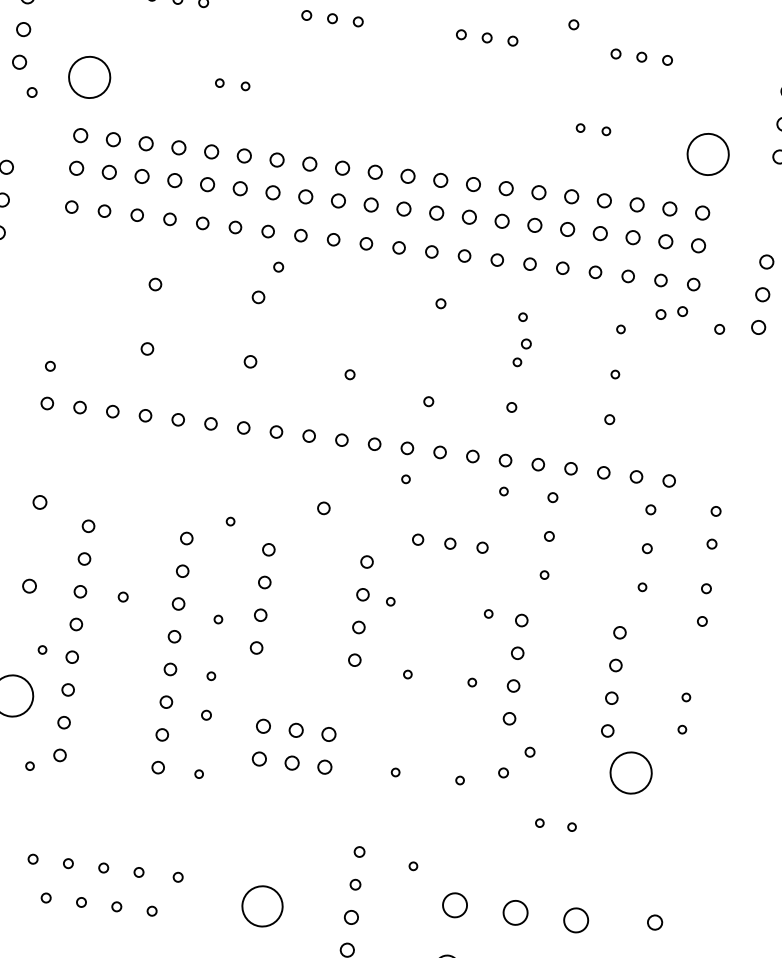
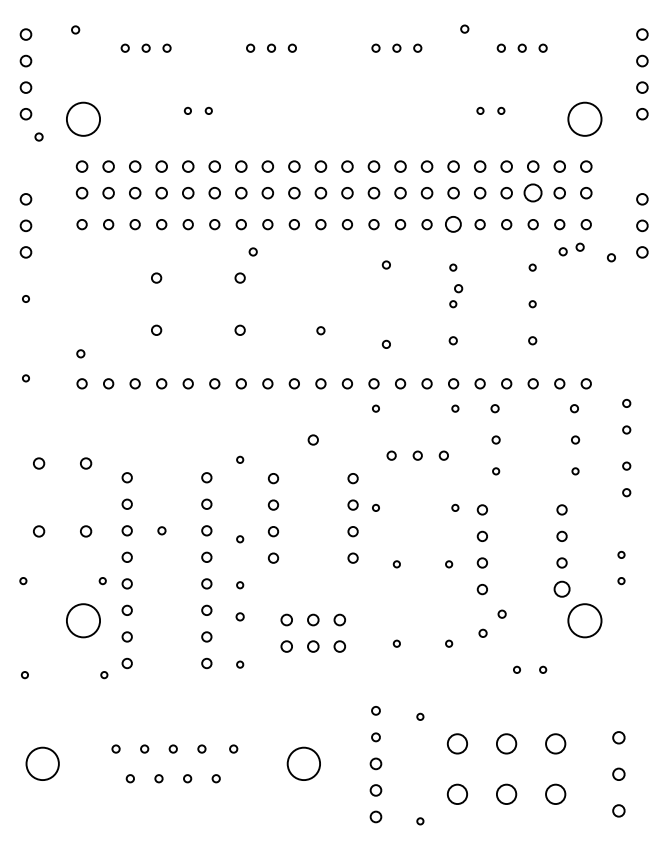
part: (633, 238) -> (533, 193), size x1.6
part: (529, 264) -> (453, 224), size x1.6
part: (607, 730) -> (561, 589), size x1.6

